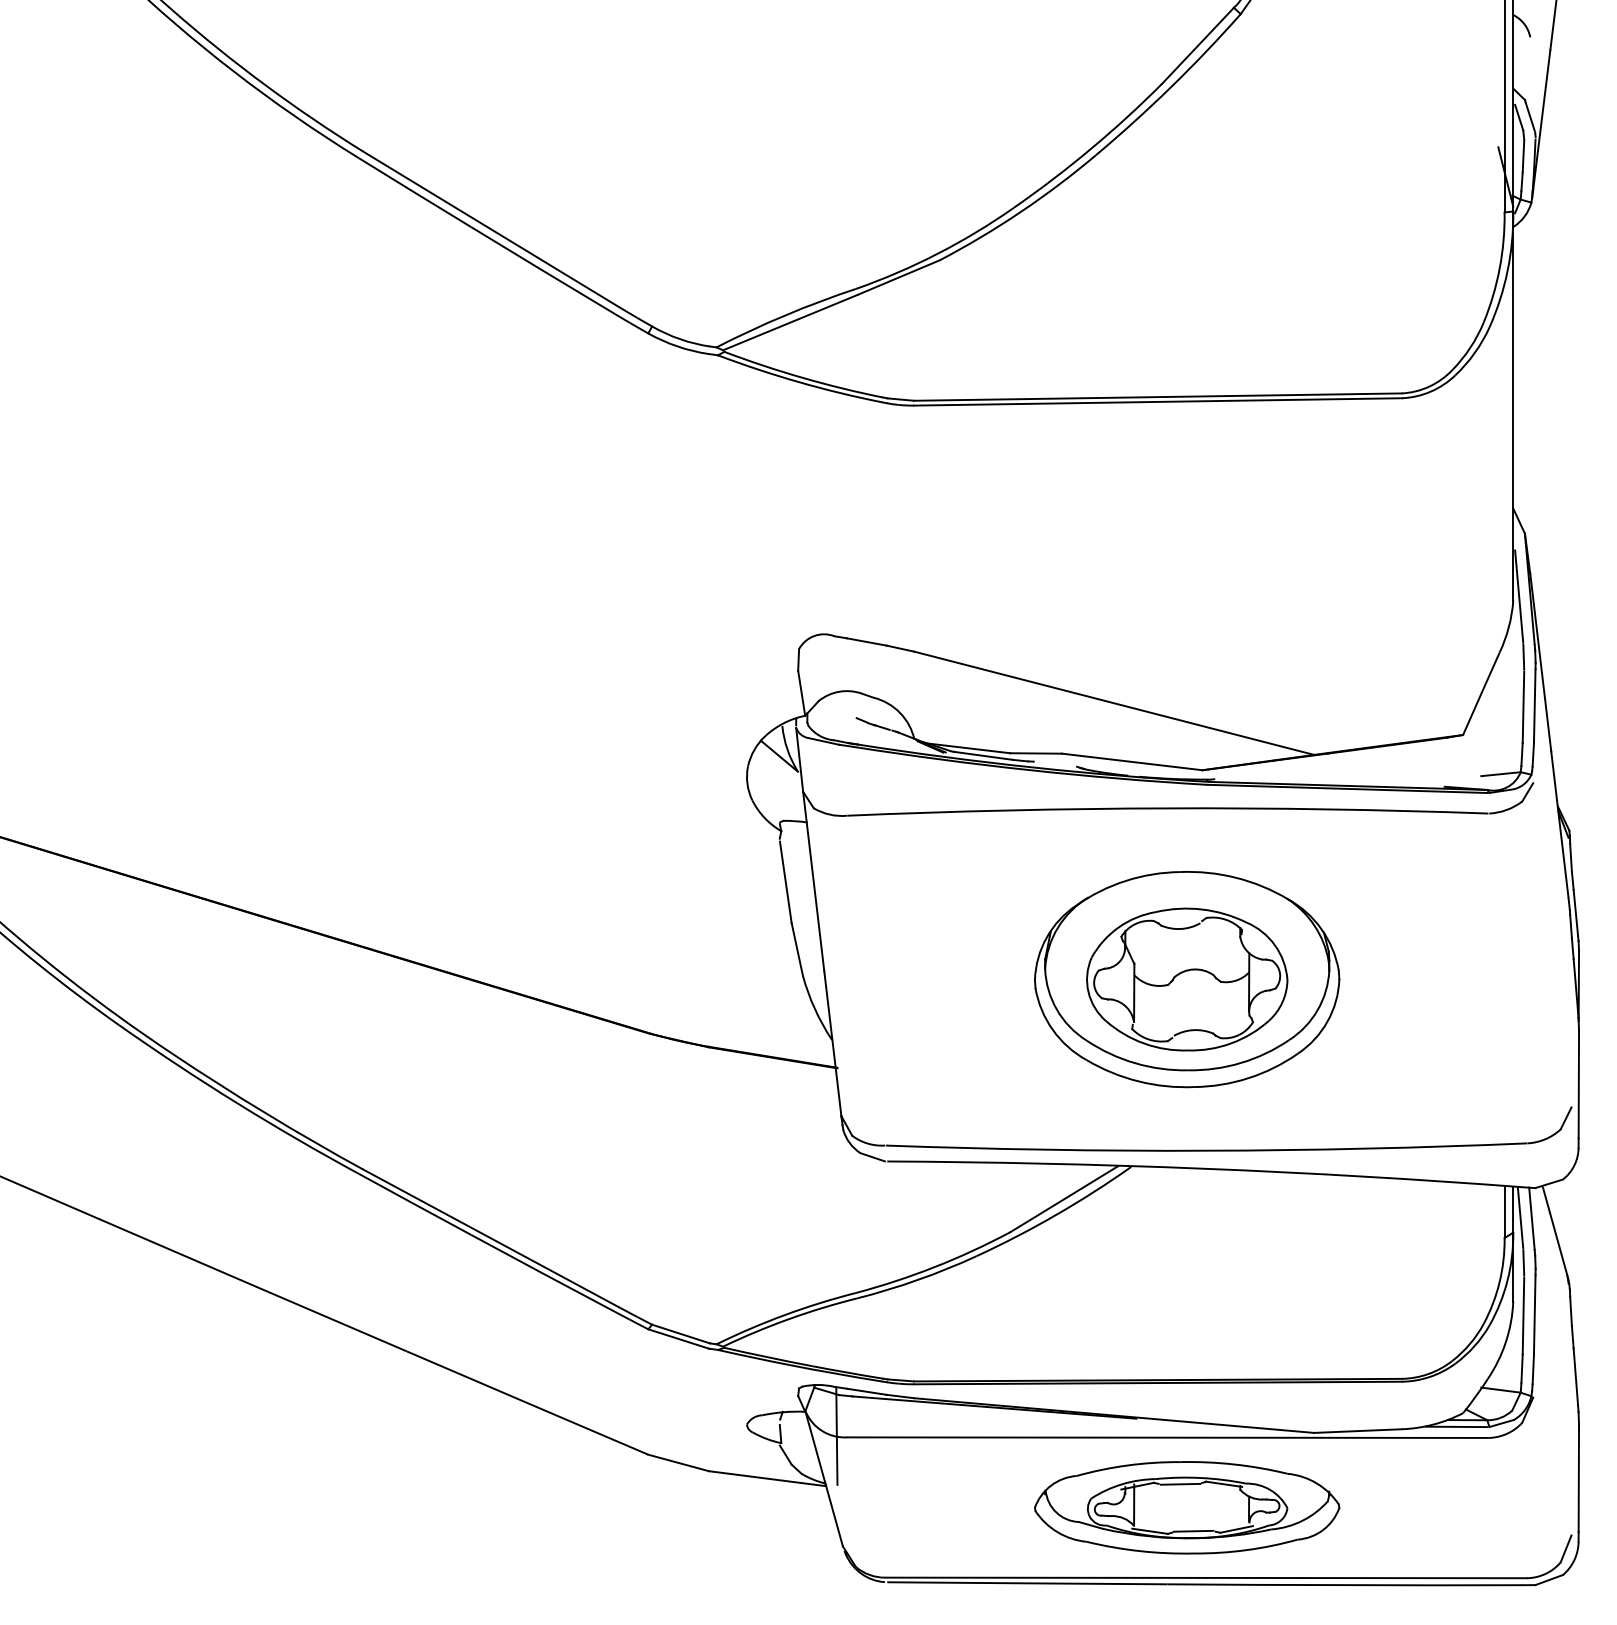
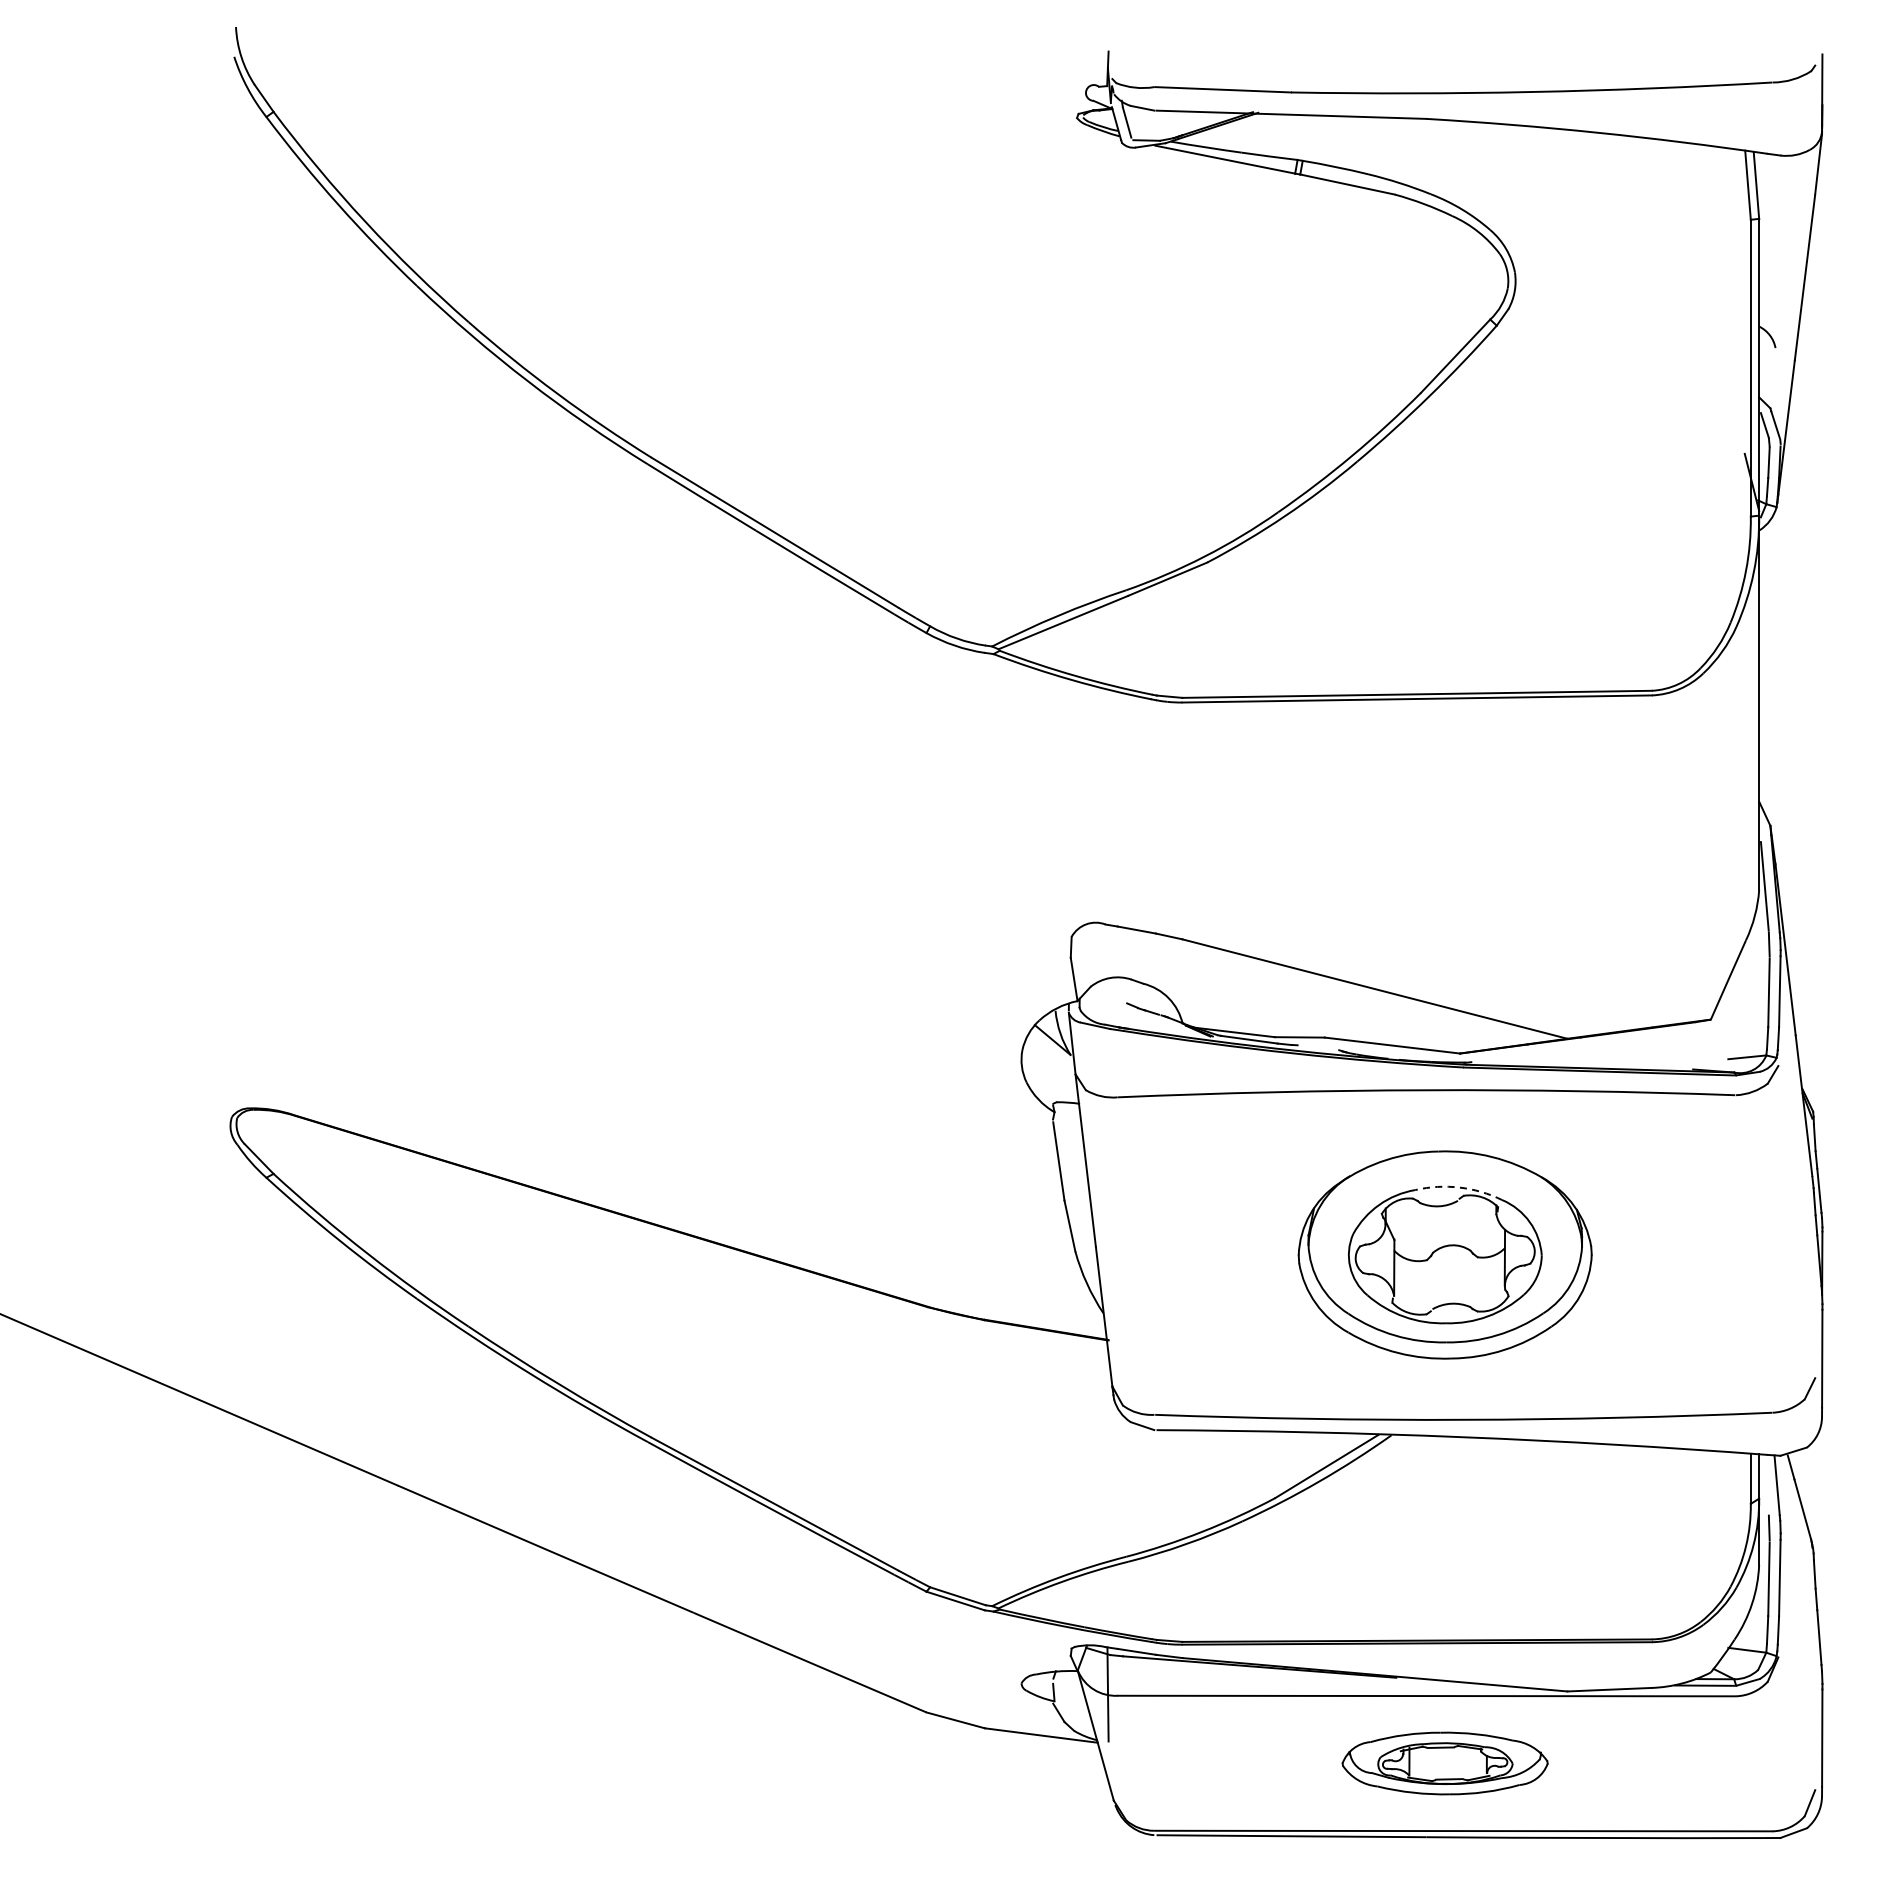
arc: (1201, 909) -> (1459, 1187), solid -> dashed
line: (1519, 1216) -> (1765, 1483), removed
part: (1186, 1507) -> (1444, 1763), size x0.7

